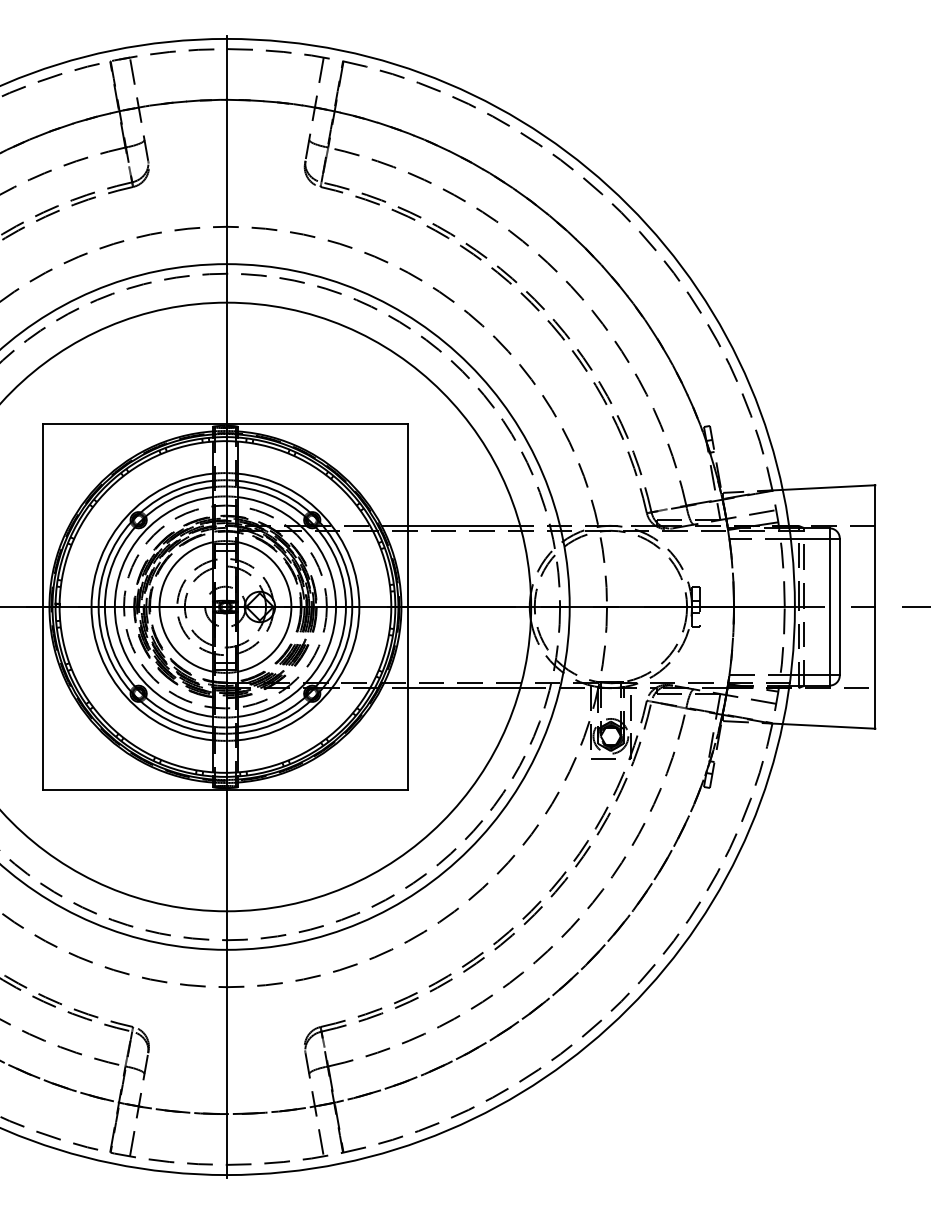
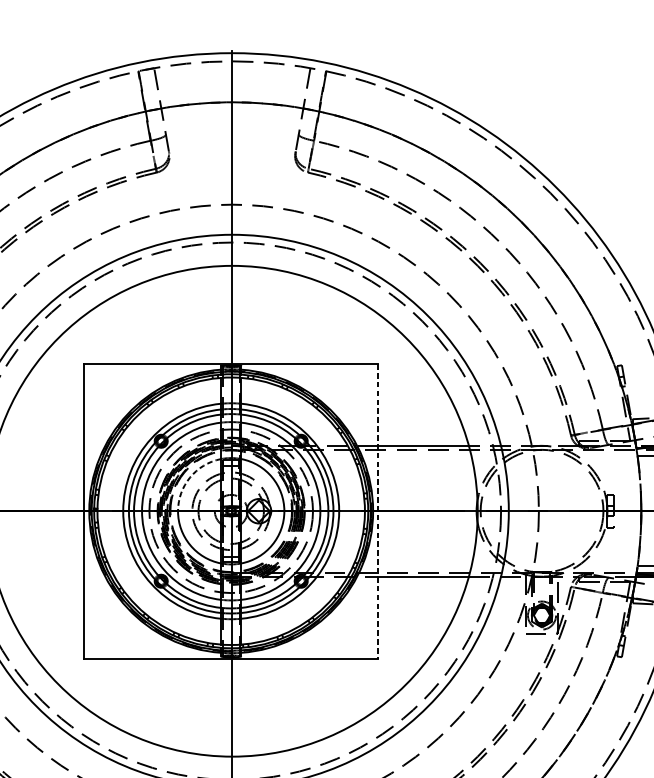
arc: (174, 565) -> (190, 477), solid -> dashed
line: (408, 606) -> (378, 510), solid -> dashed

